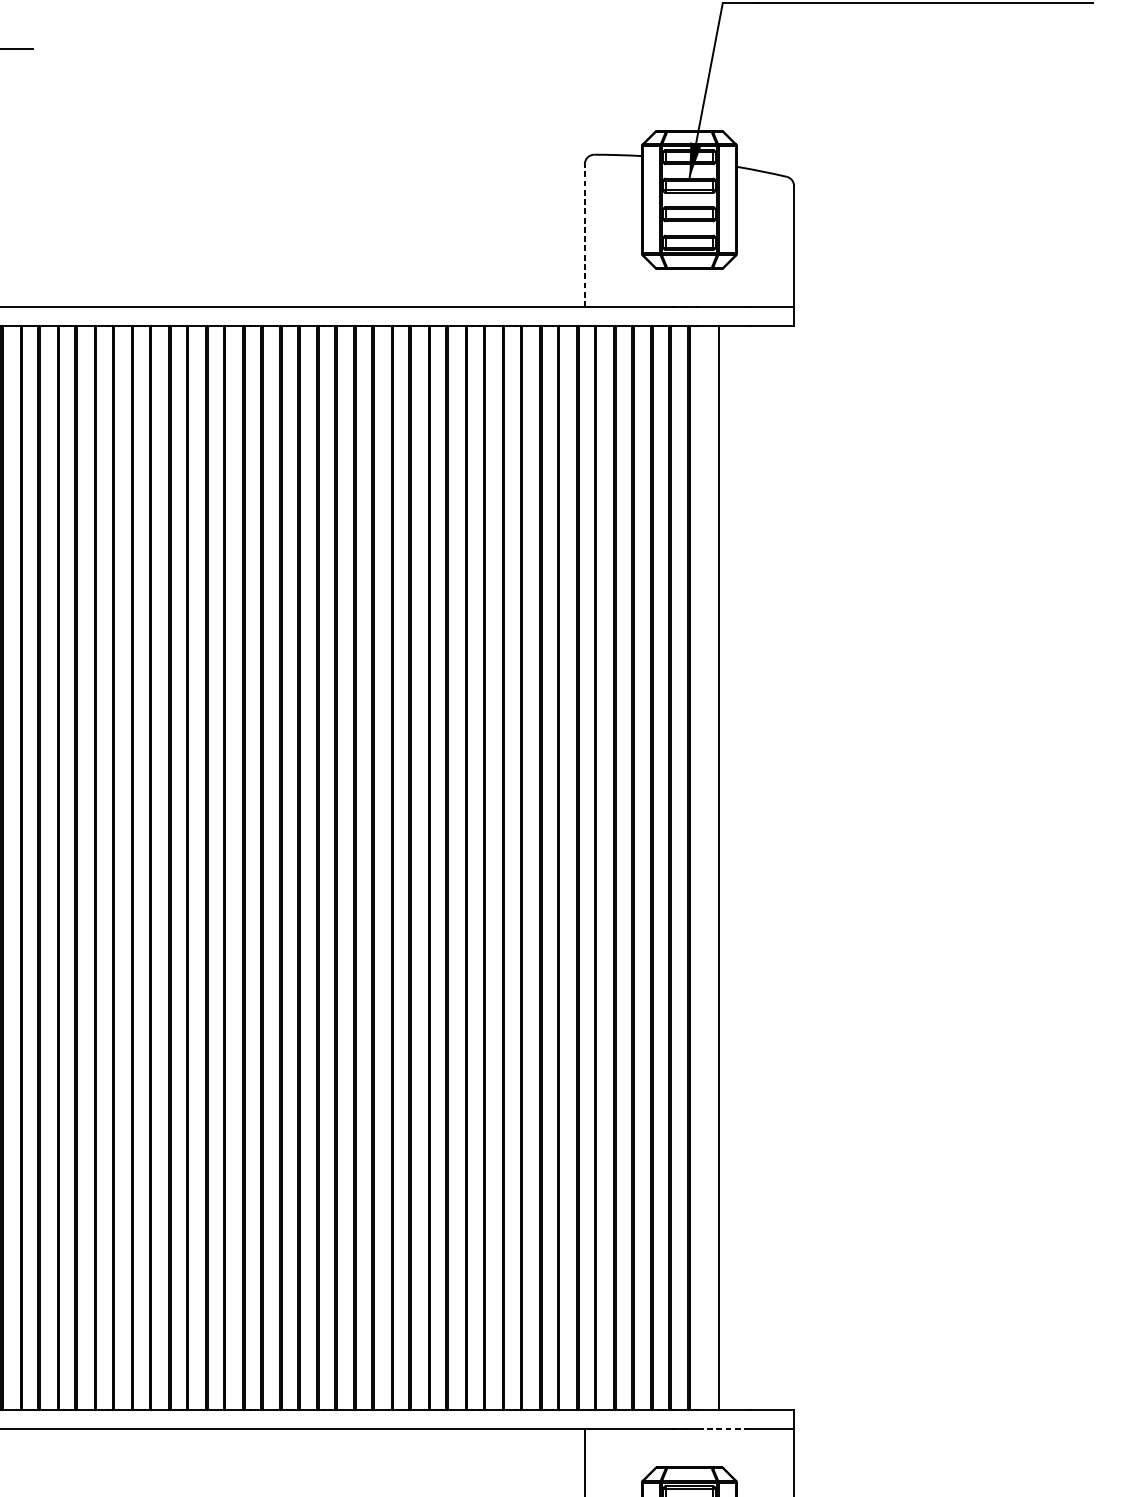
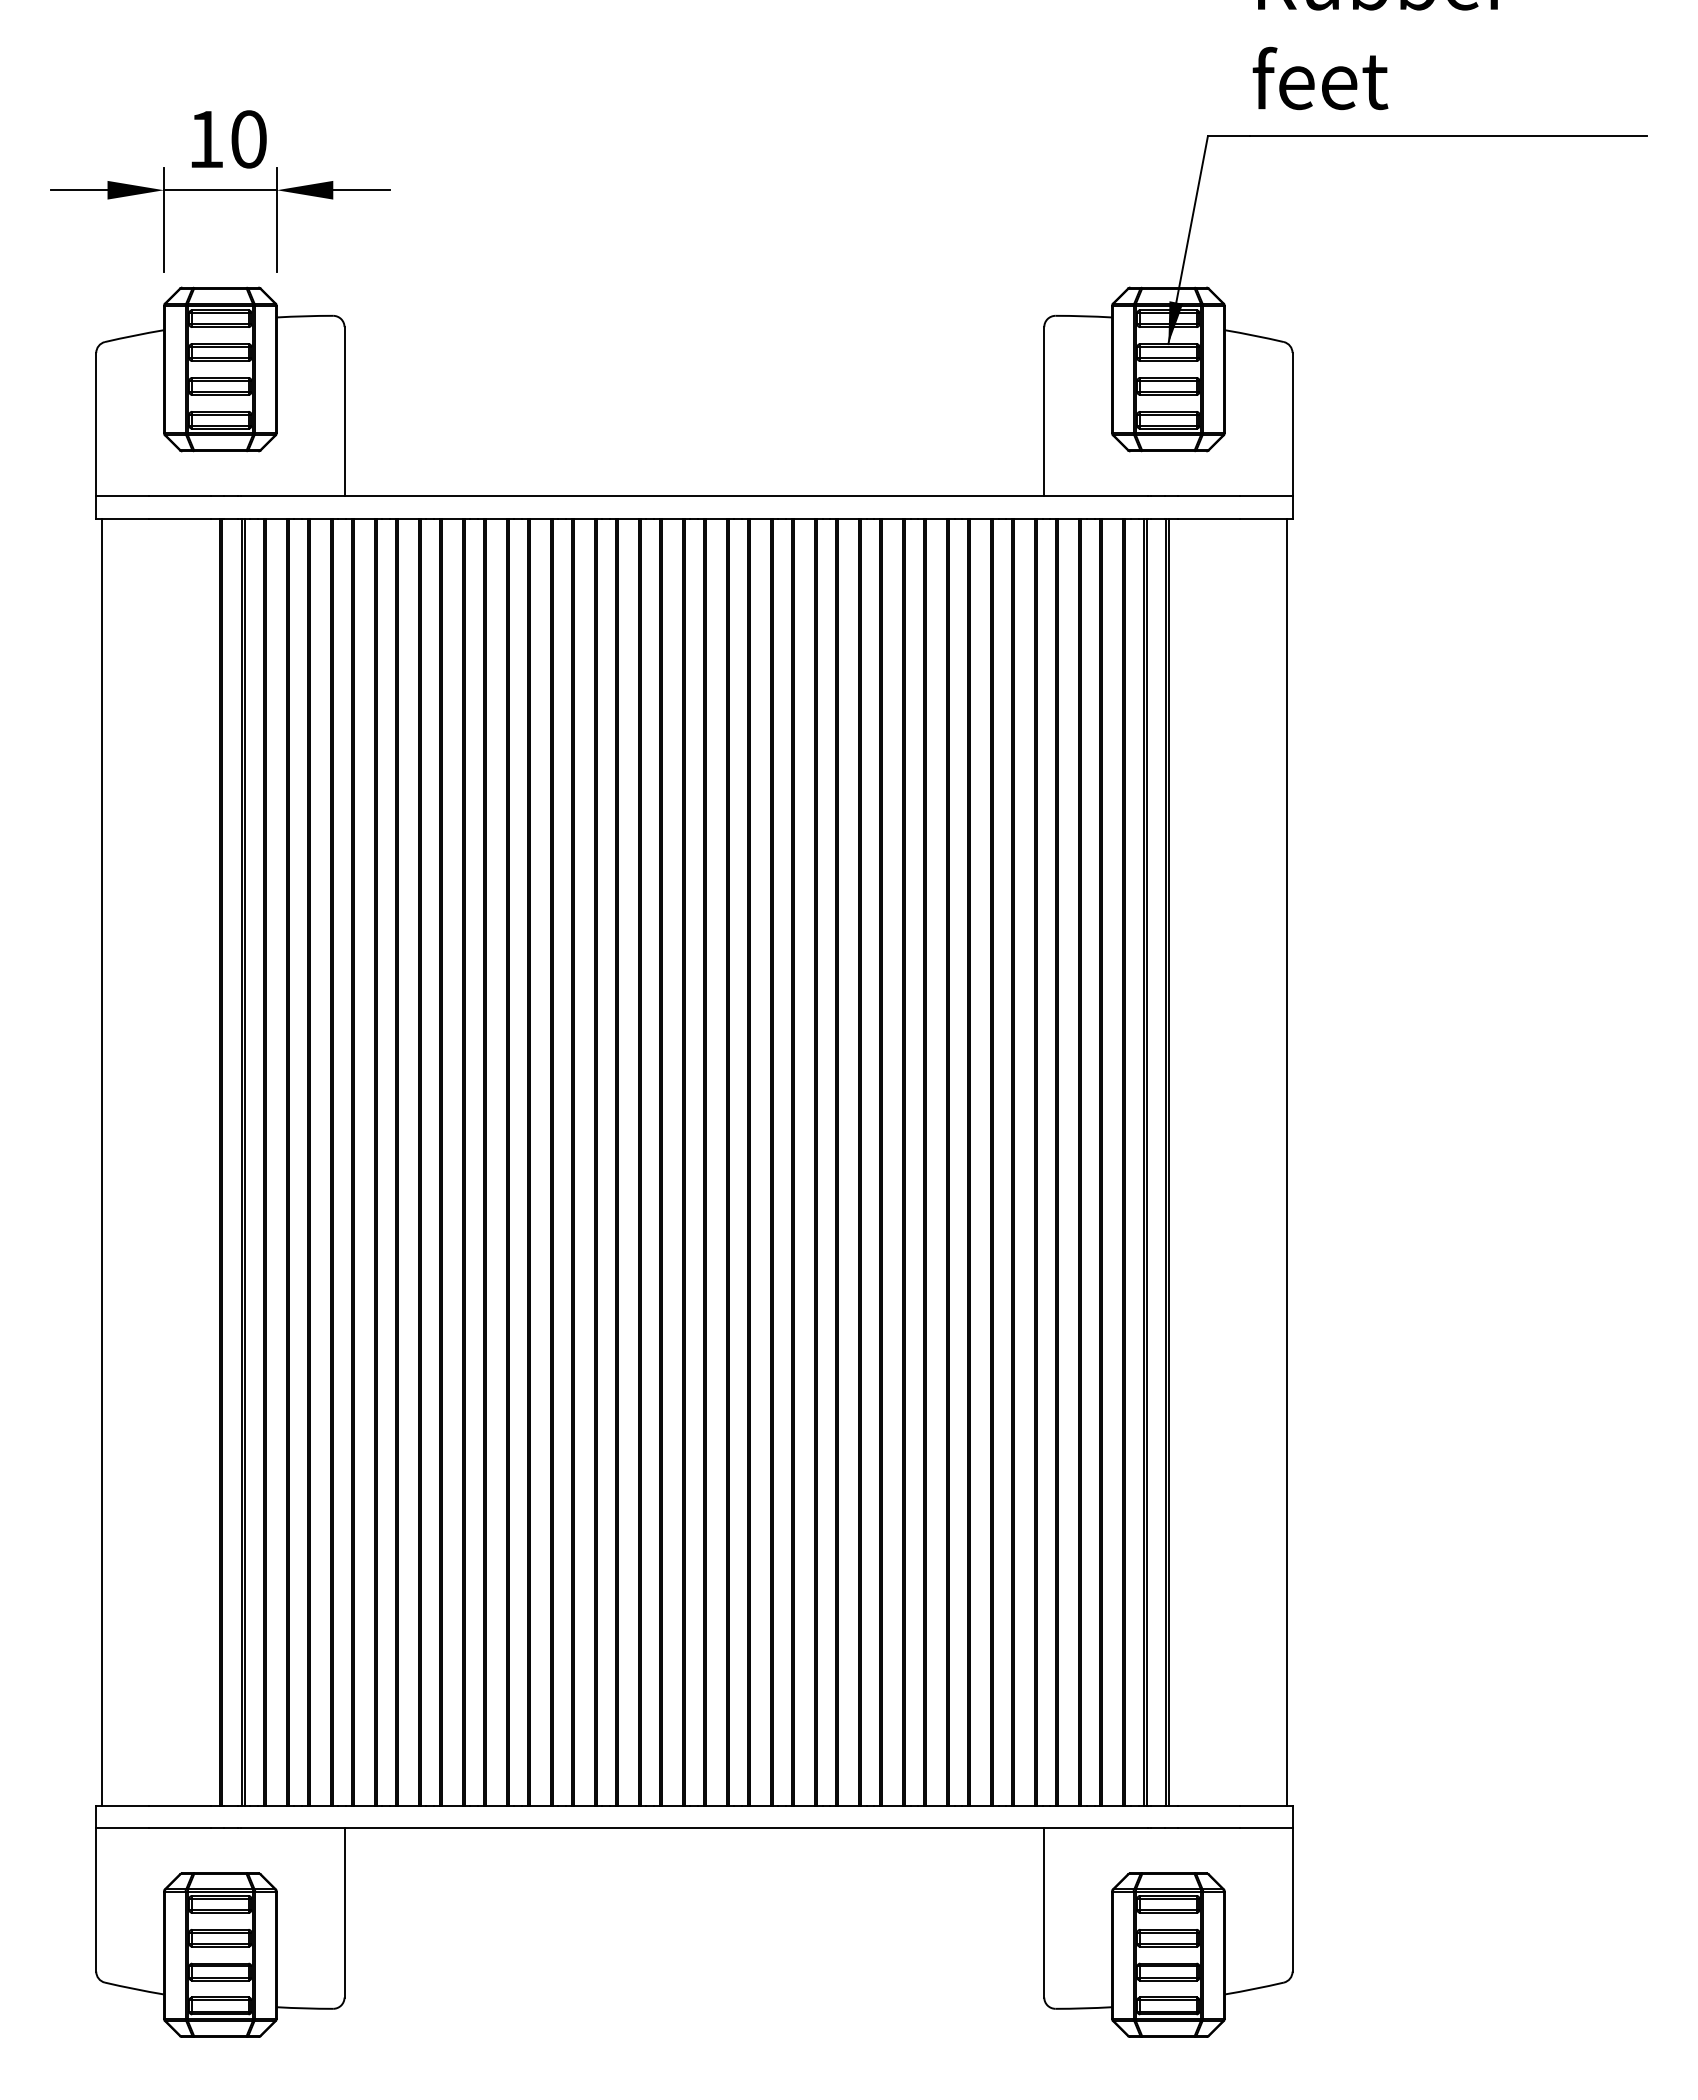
line: (585, 235) -> (1044, 411), dashed -> solid
line: (719, 868) -> (1286, 1162), moved
line: (723, 1429) -> (1208, 1828), dashed -> solid

